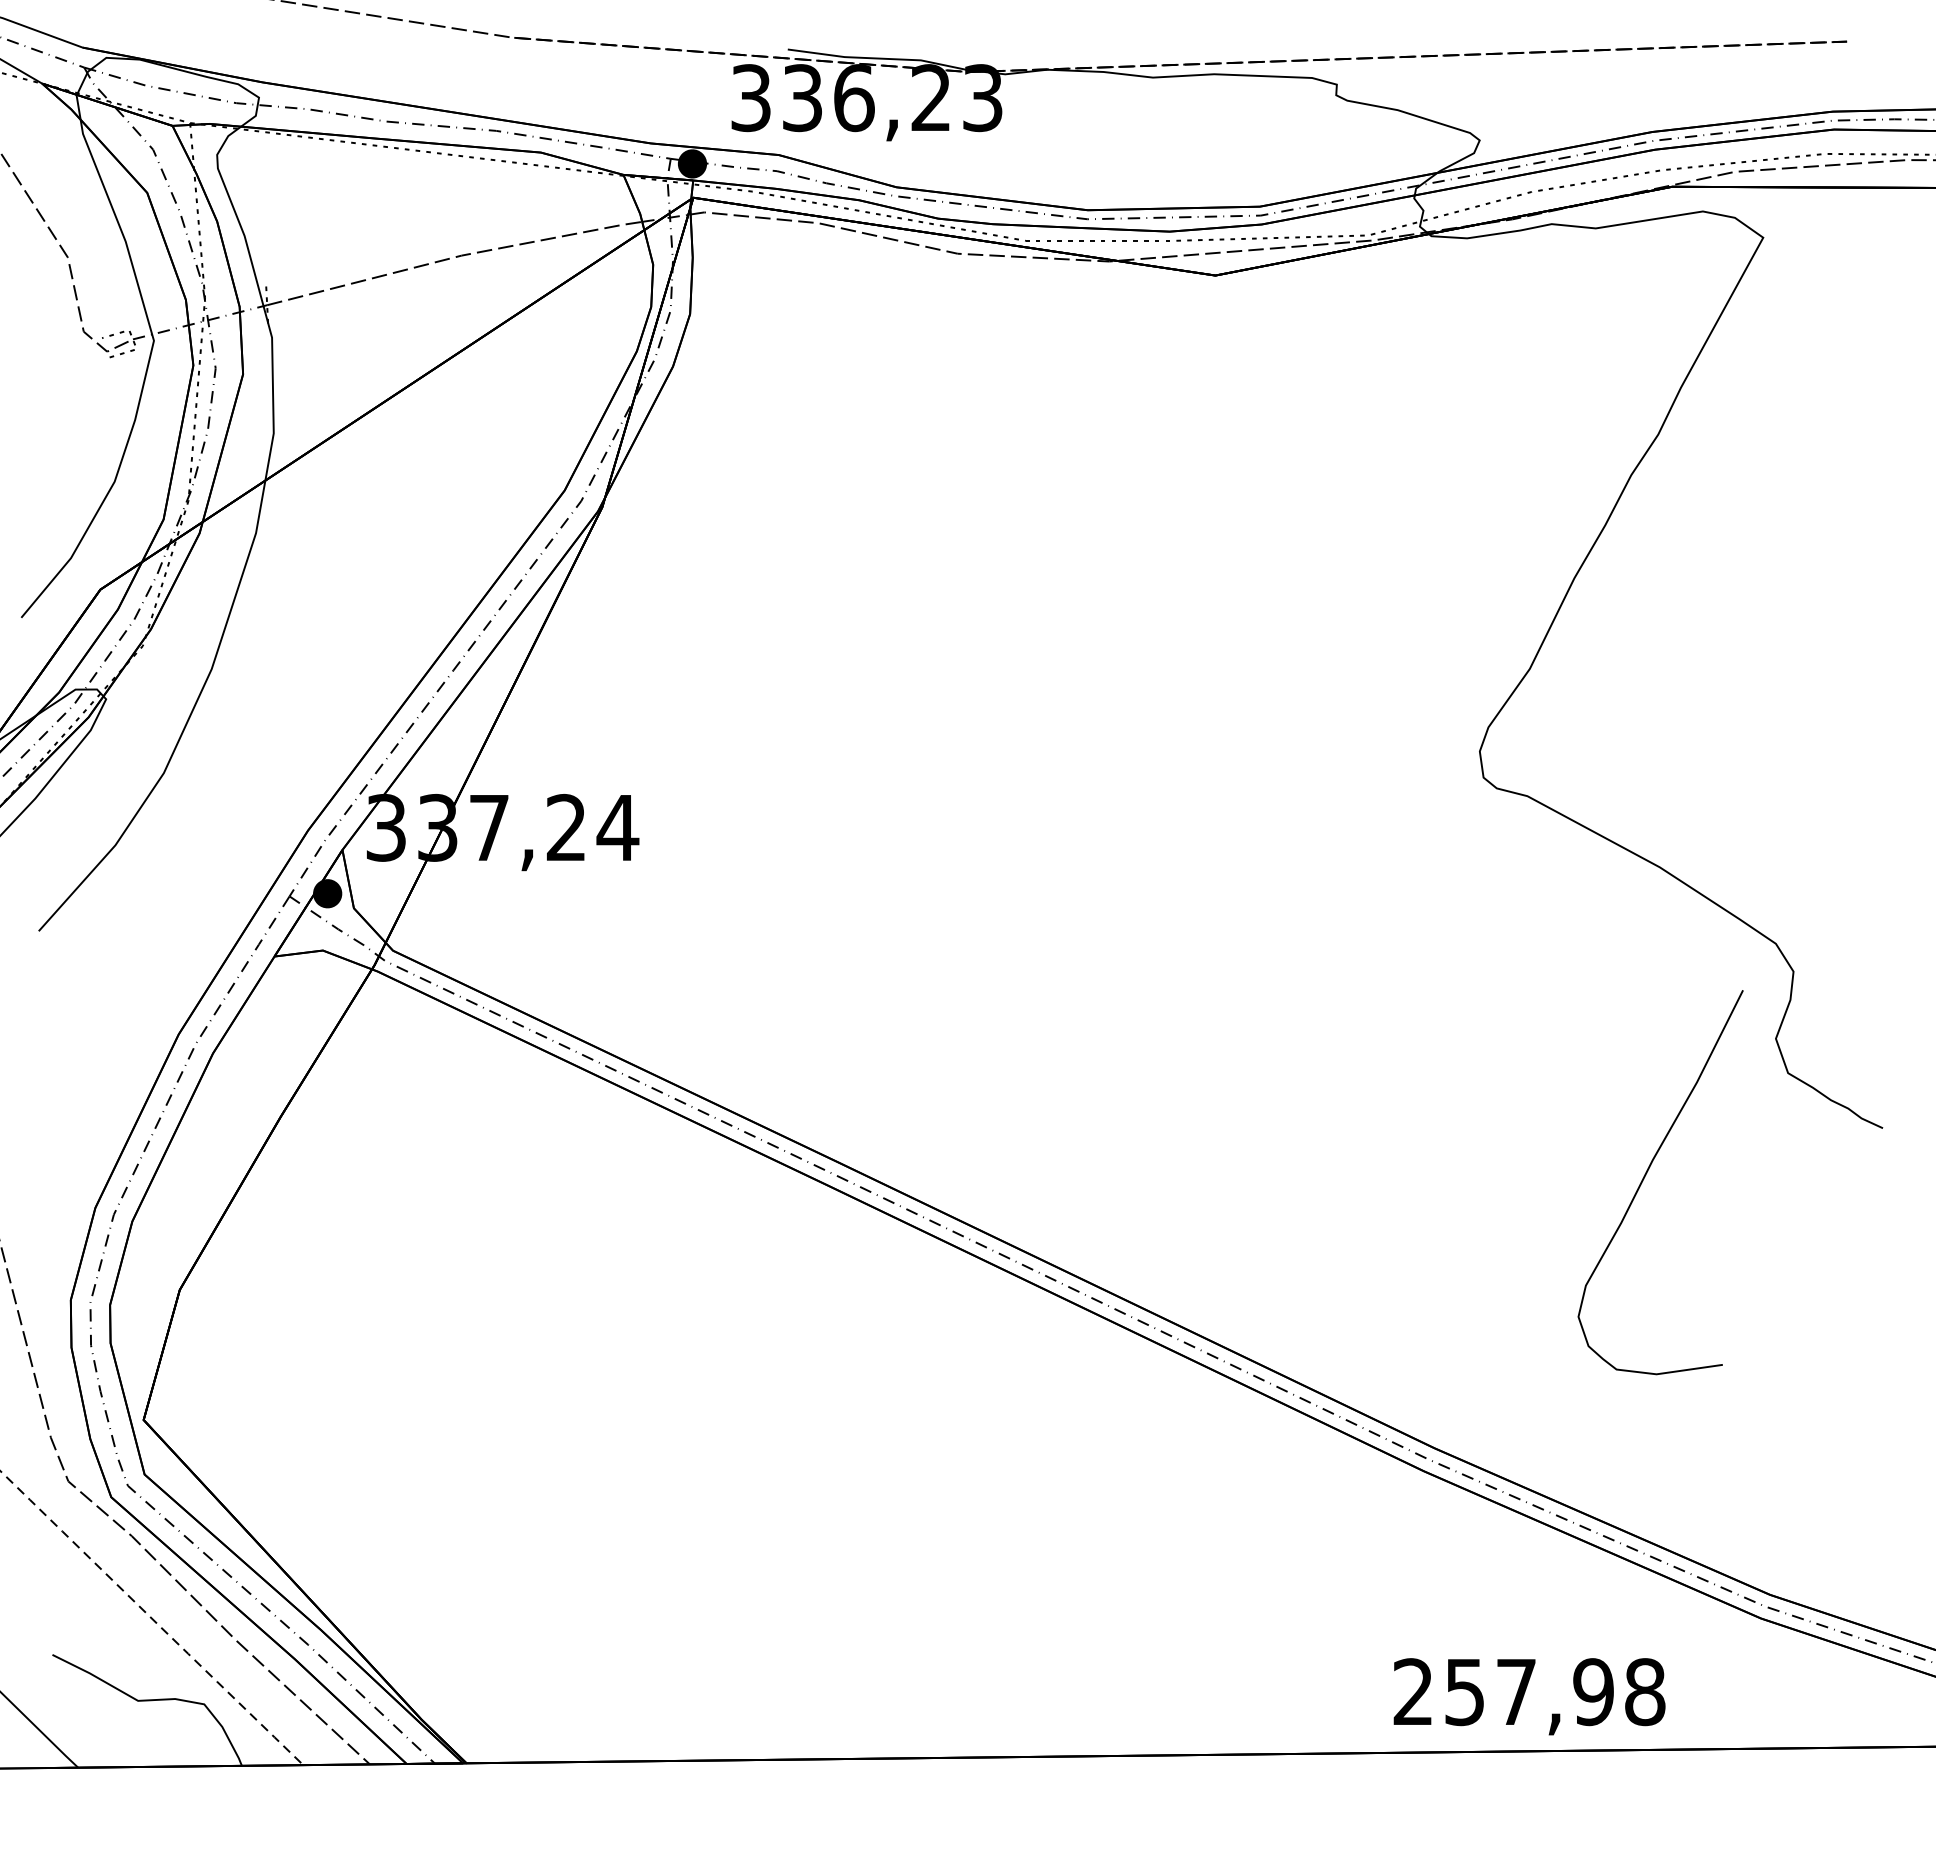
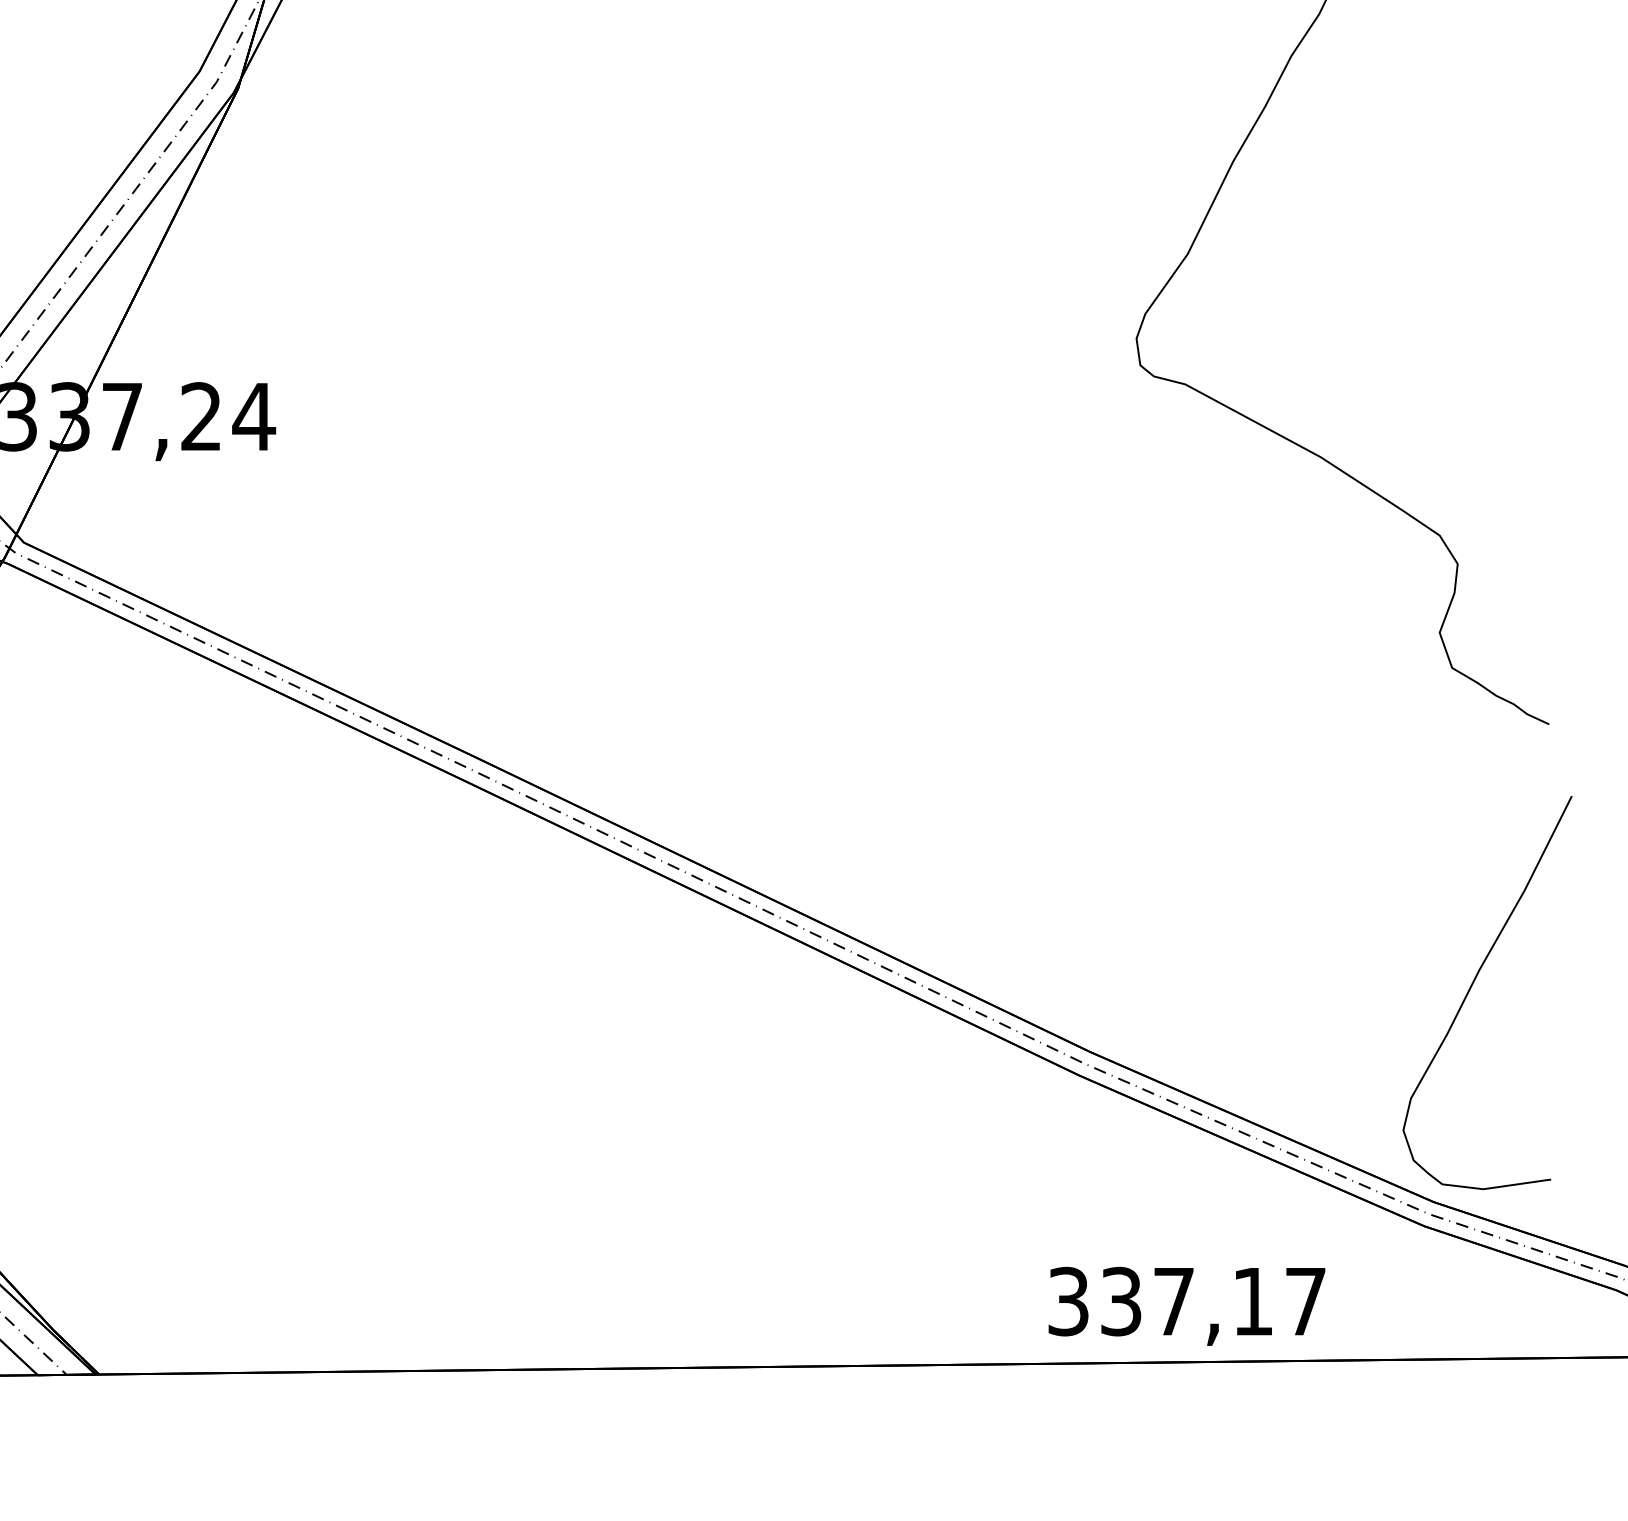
curve: (1646, 1175) -> (1473, 985), moved
text: (1529, 1692) -> (1187, 1302), 257,98 -> 337,17

